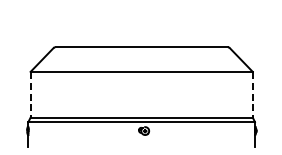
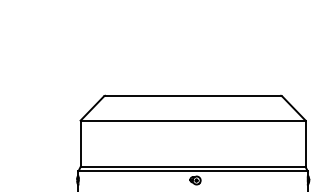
line: (30, 95) -> (80, 144), dashed -> solid
line: (252, 95) -> (305, 144), dashed -> solid

